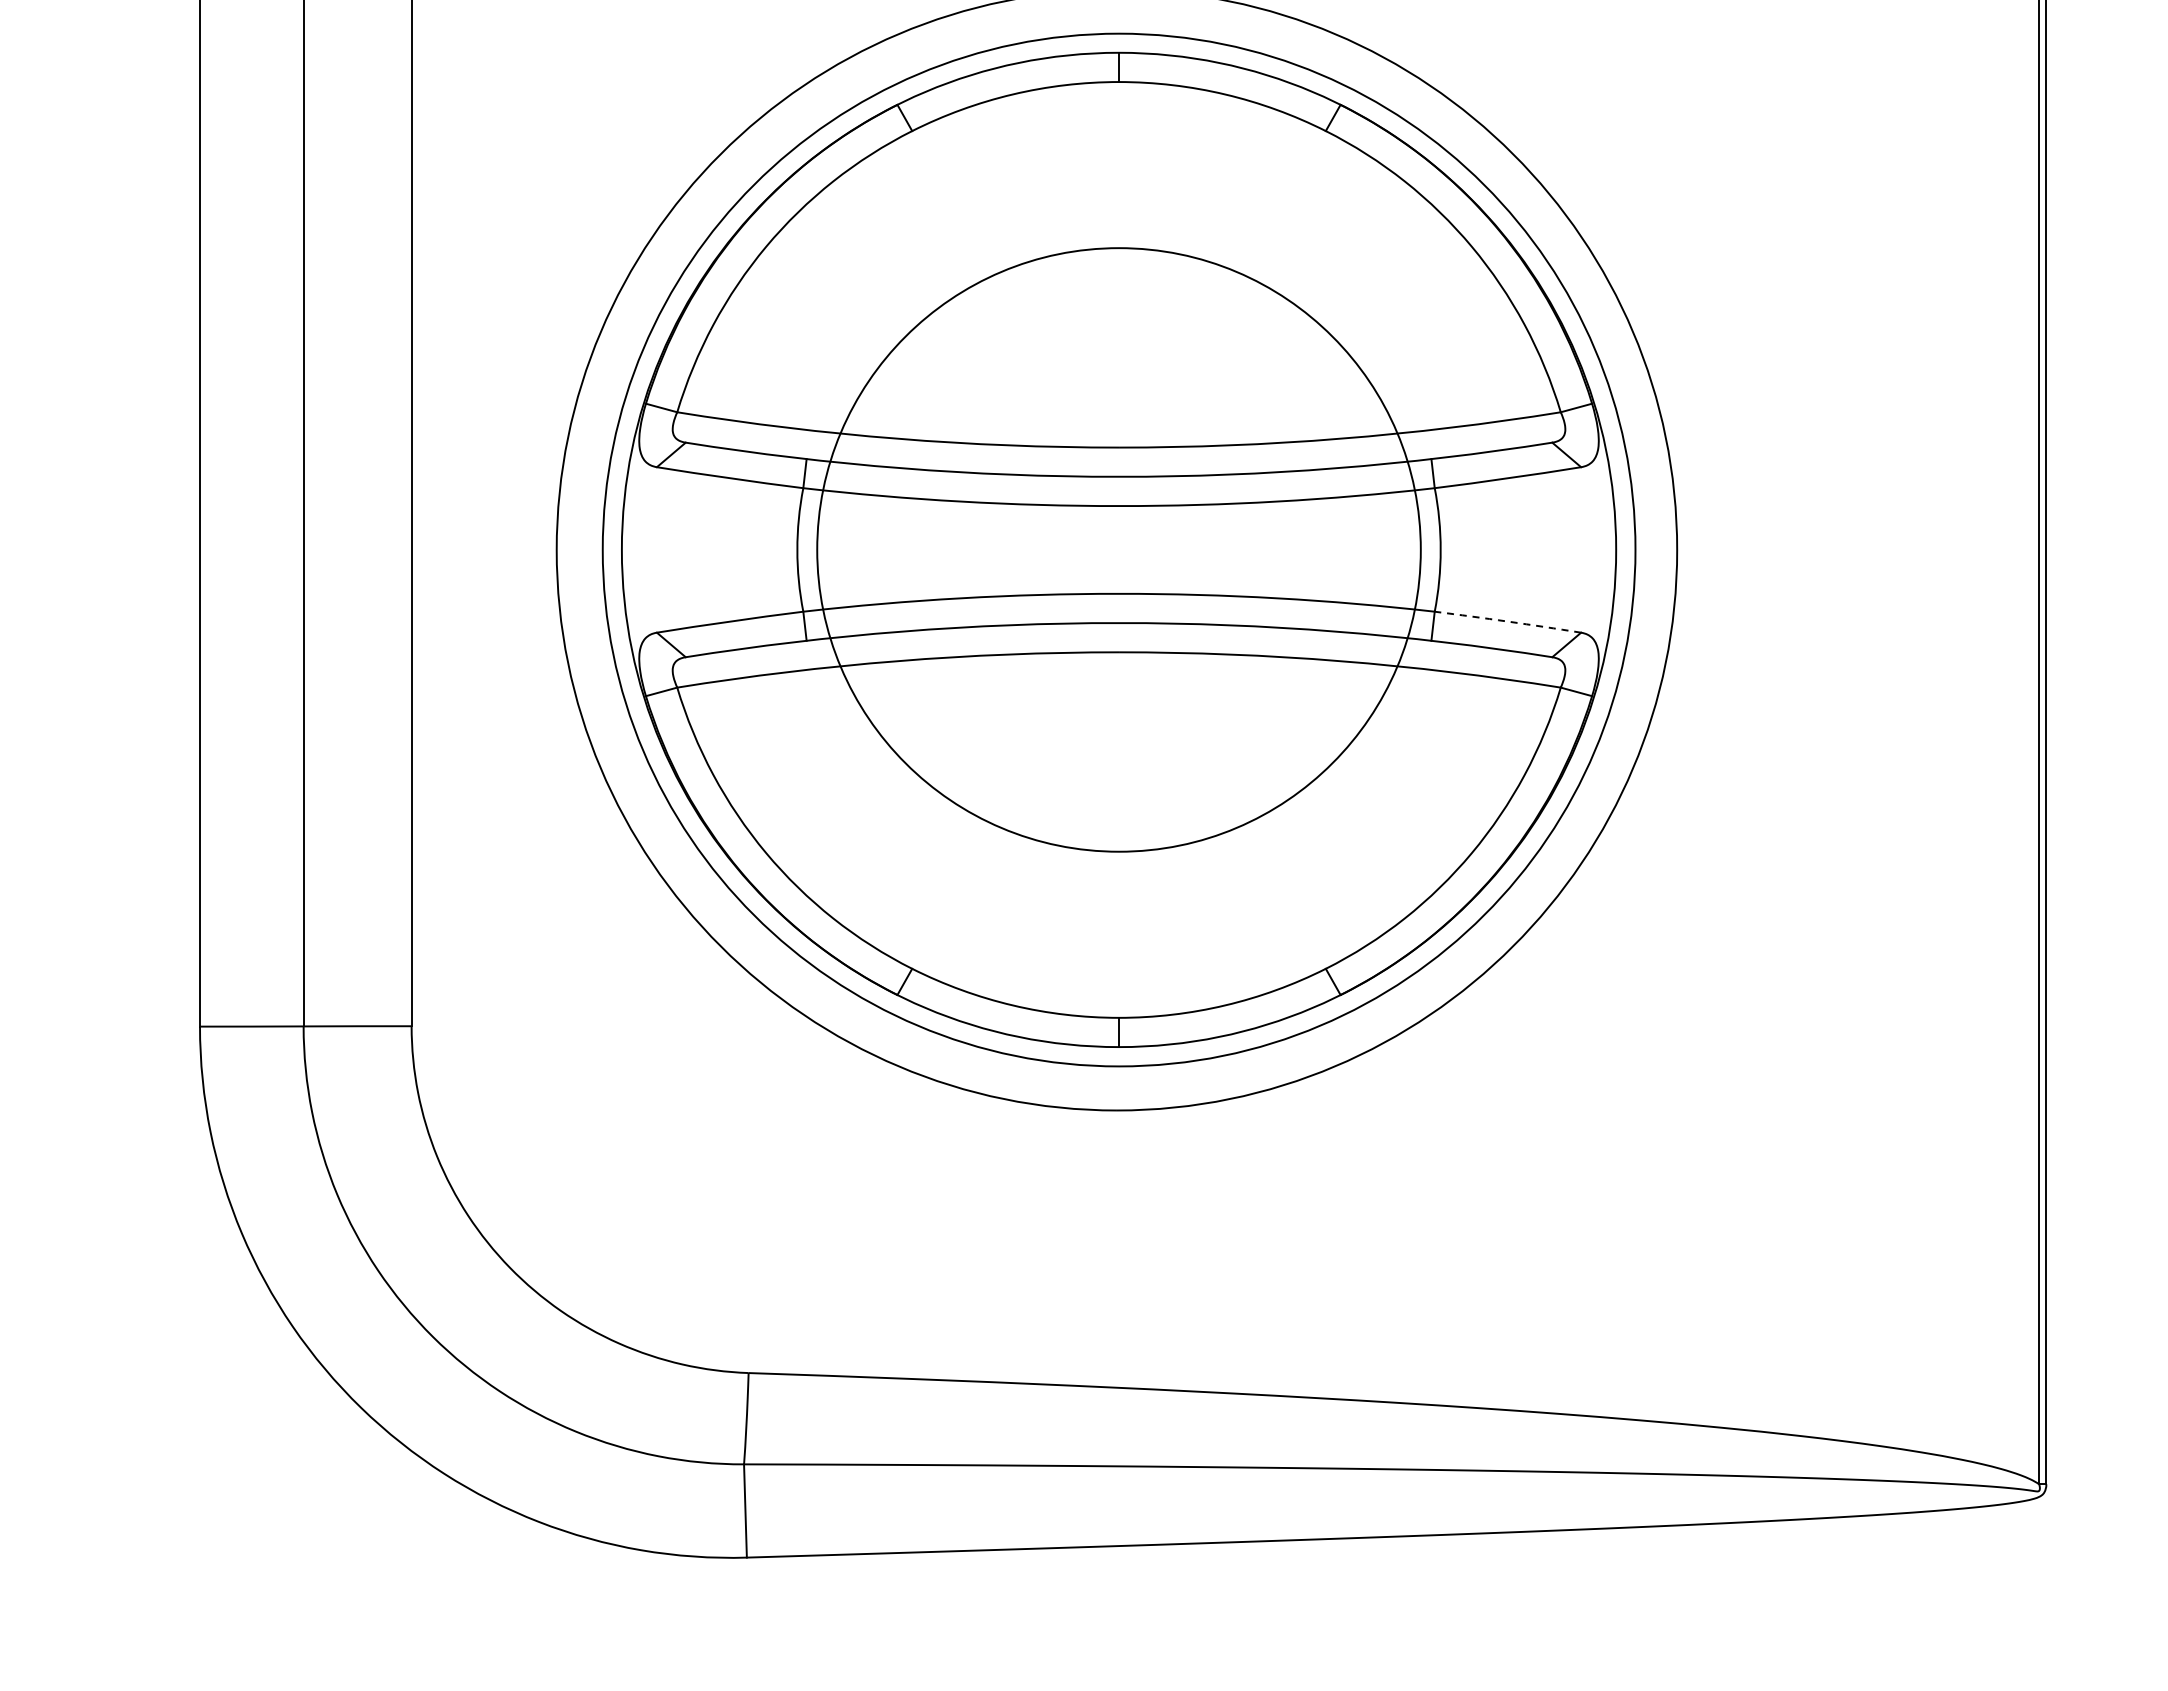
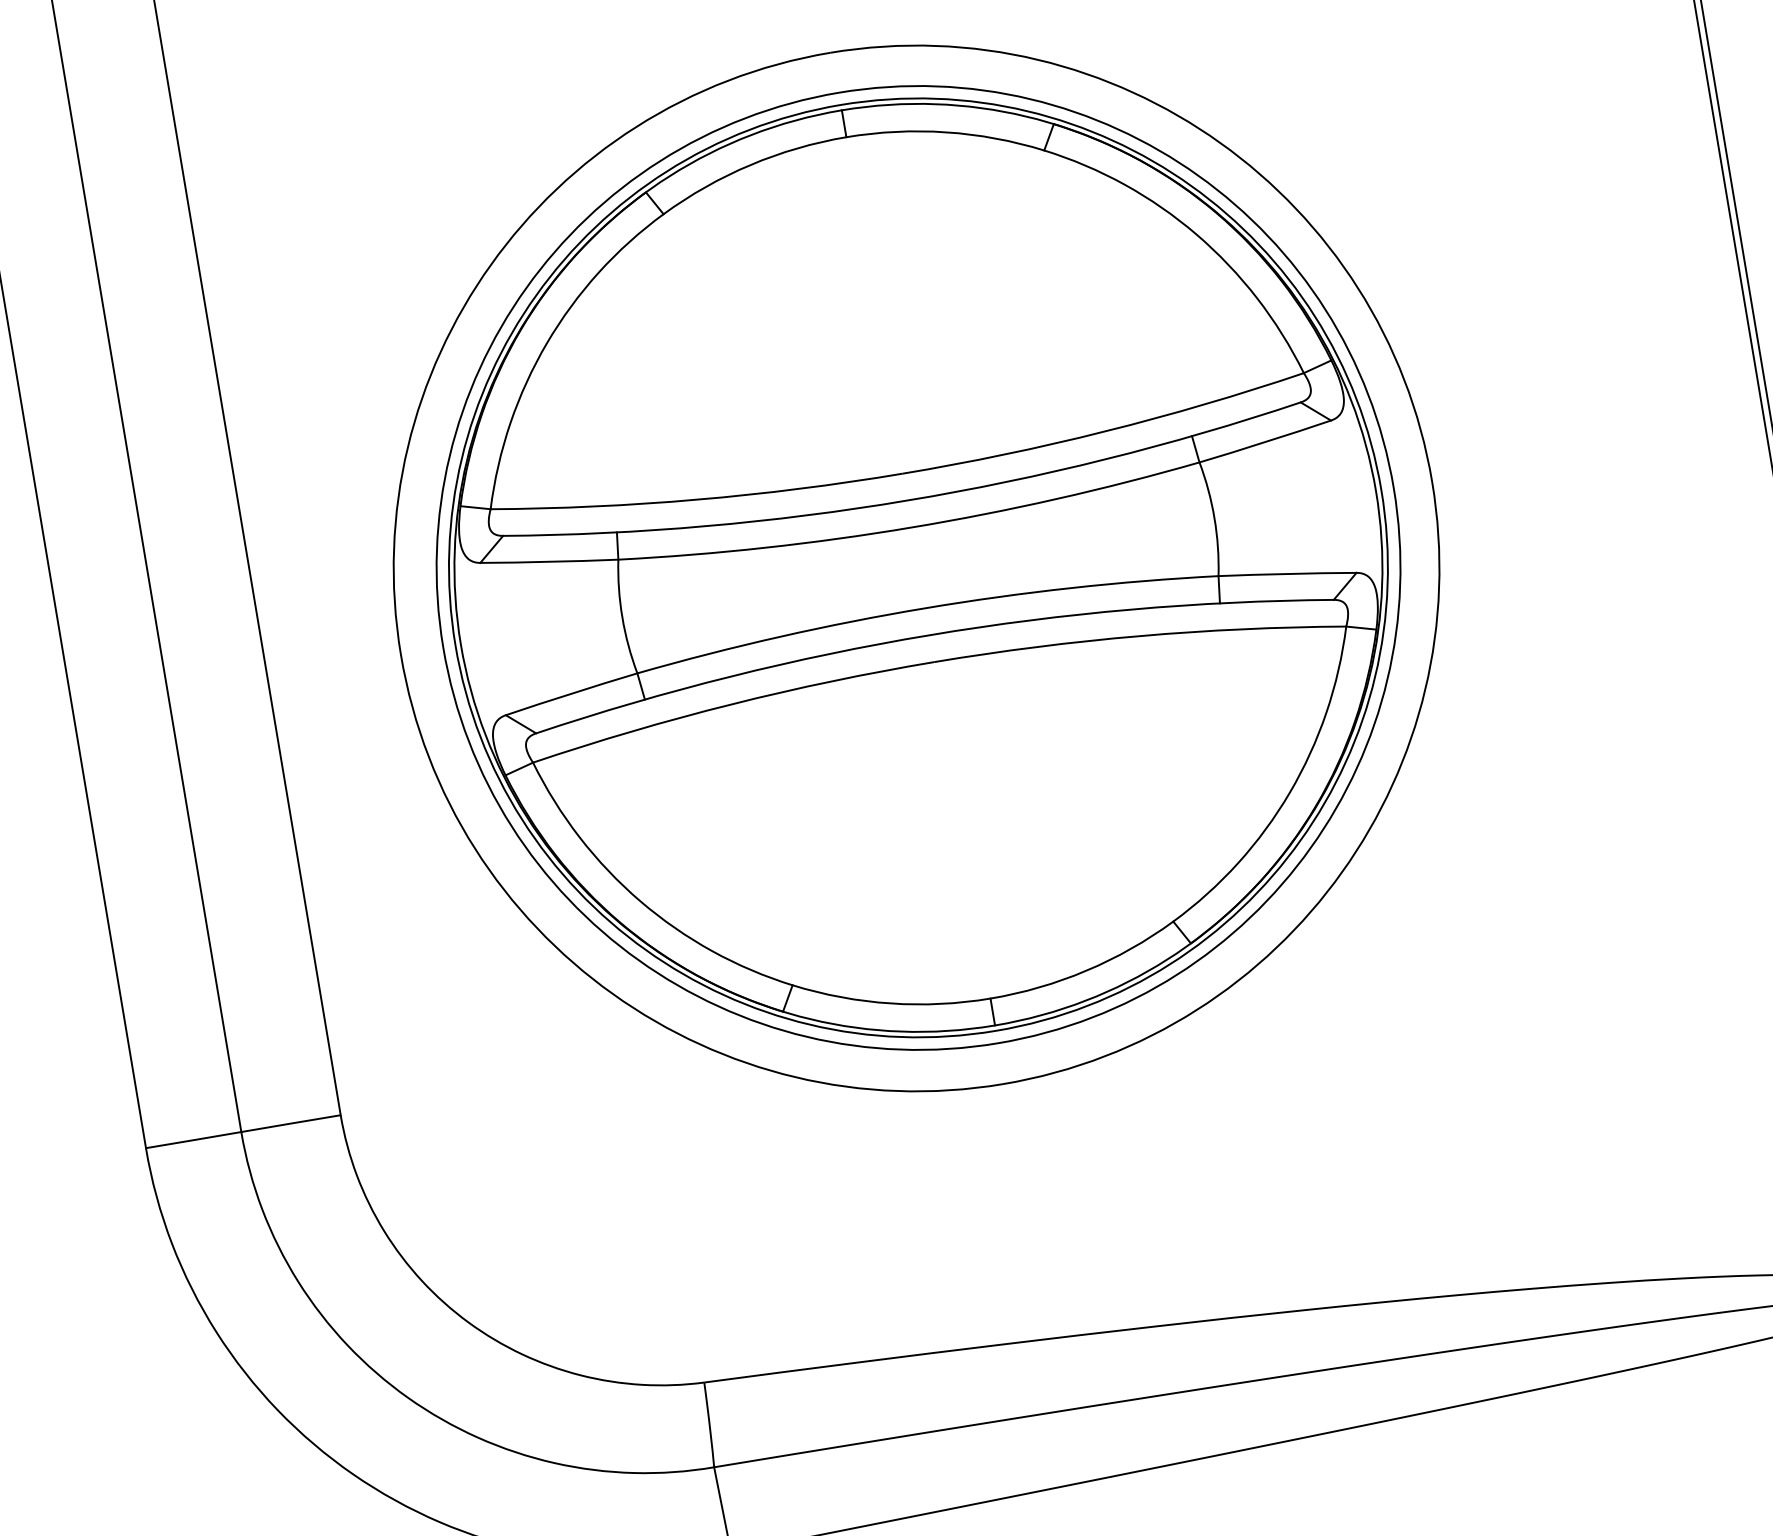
circle: (1119, 549) -> (918, 567), size x1.67
arc: (1508, 621) -> (1287, 573), dashed -> solid

